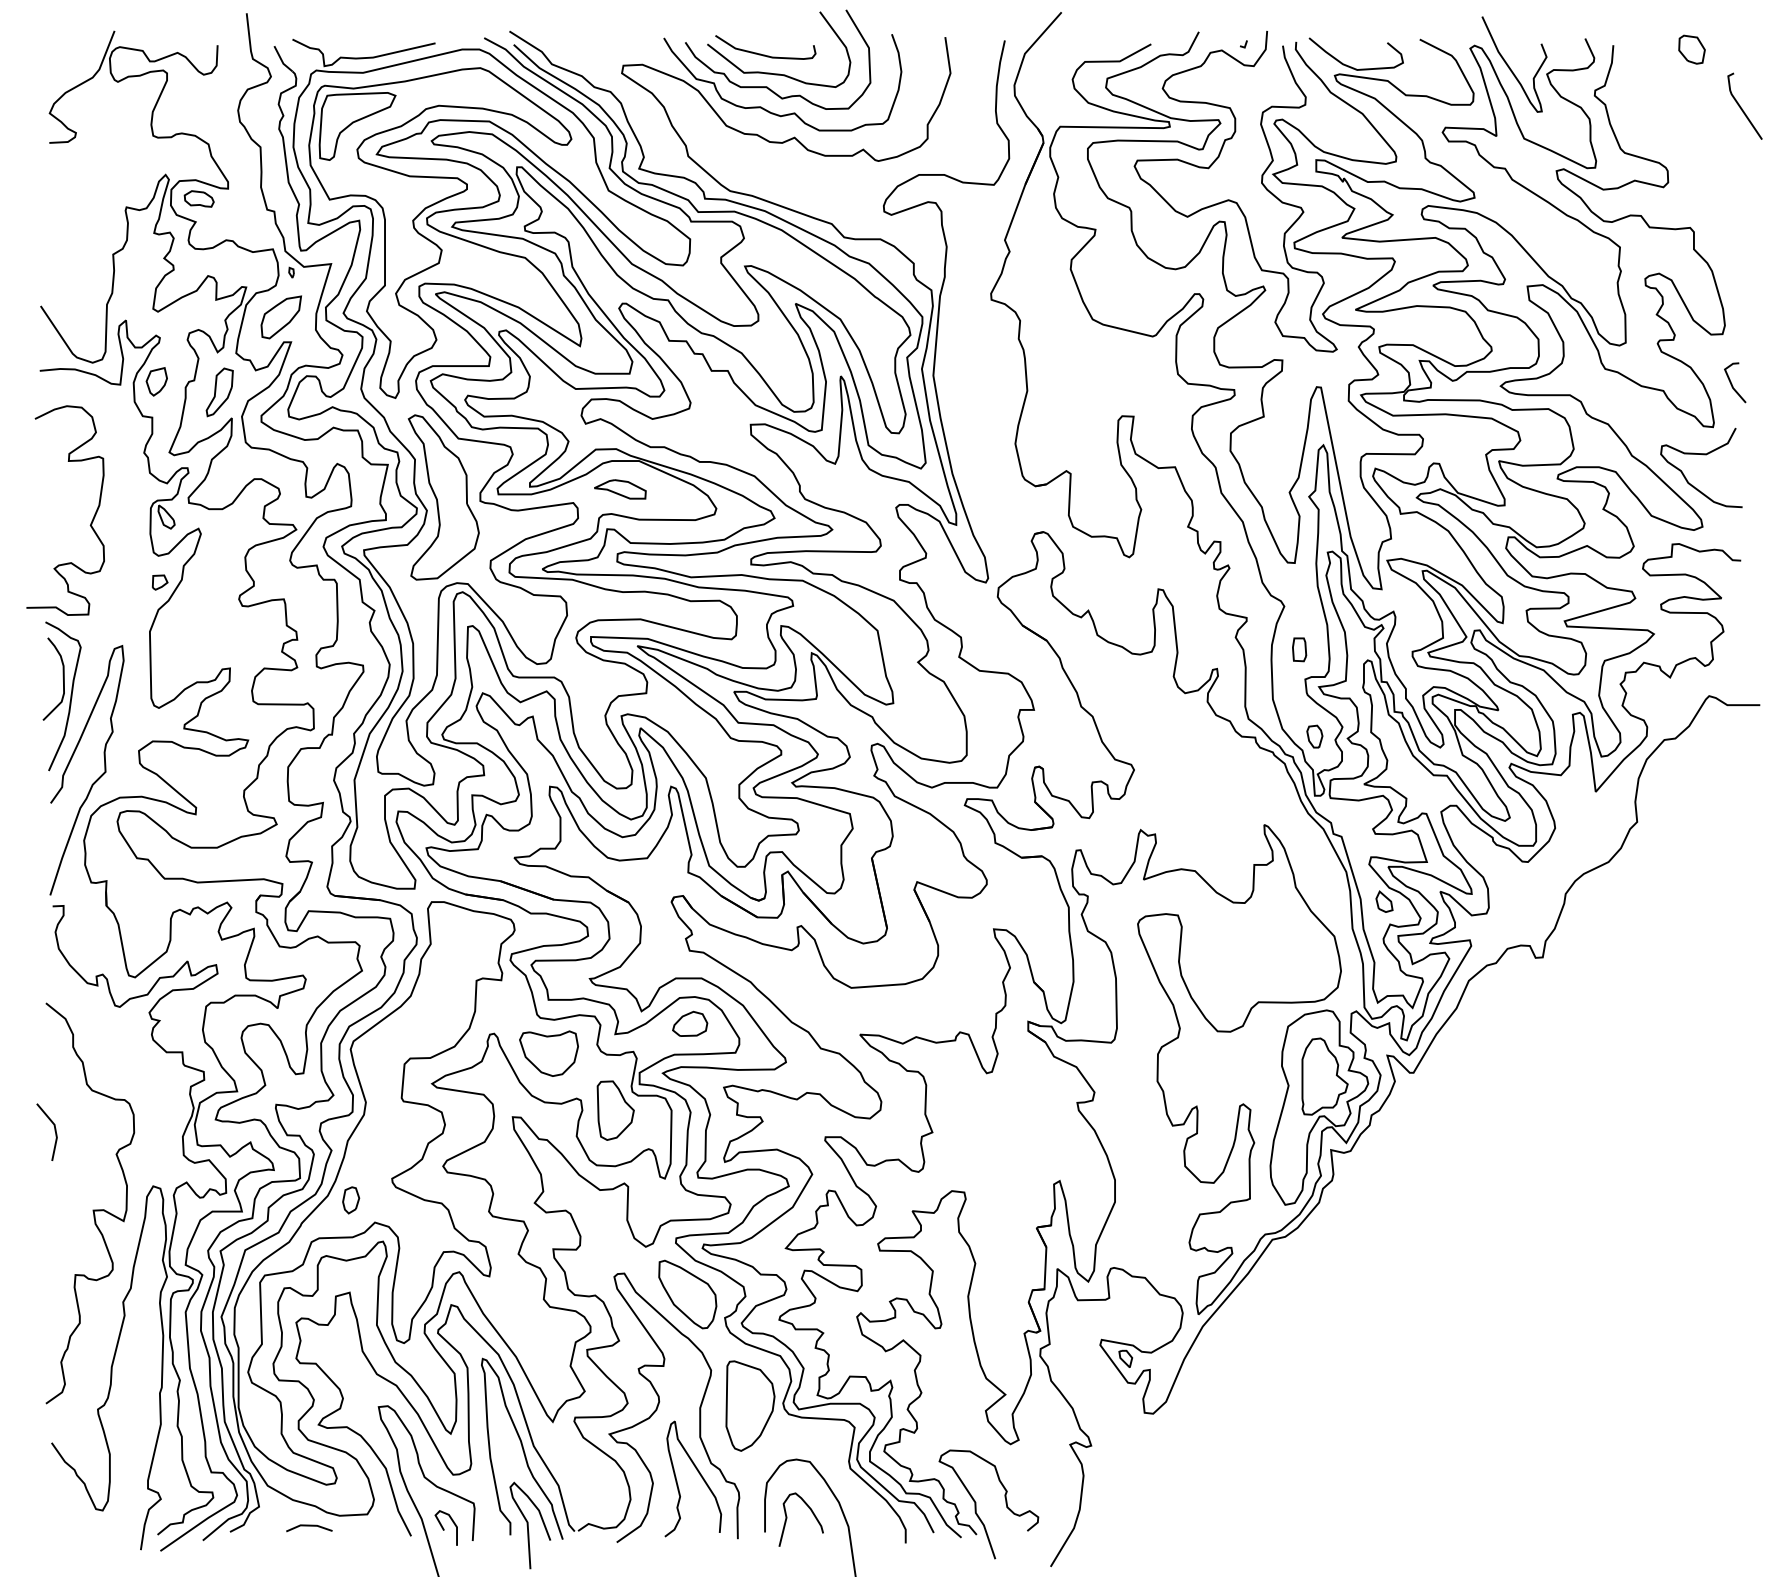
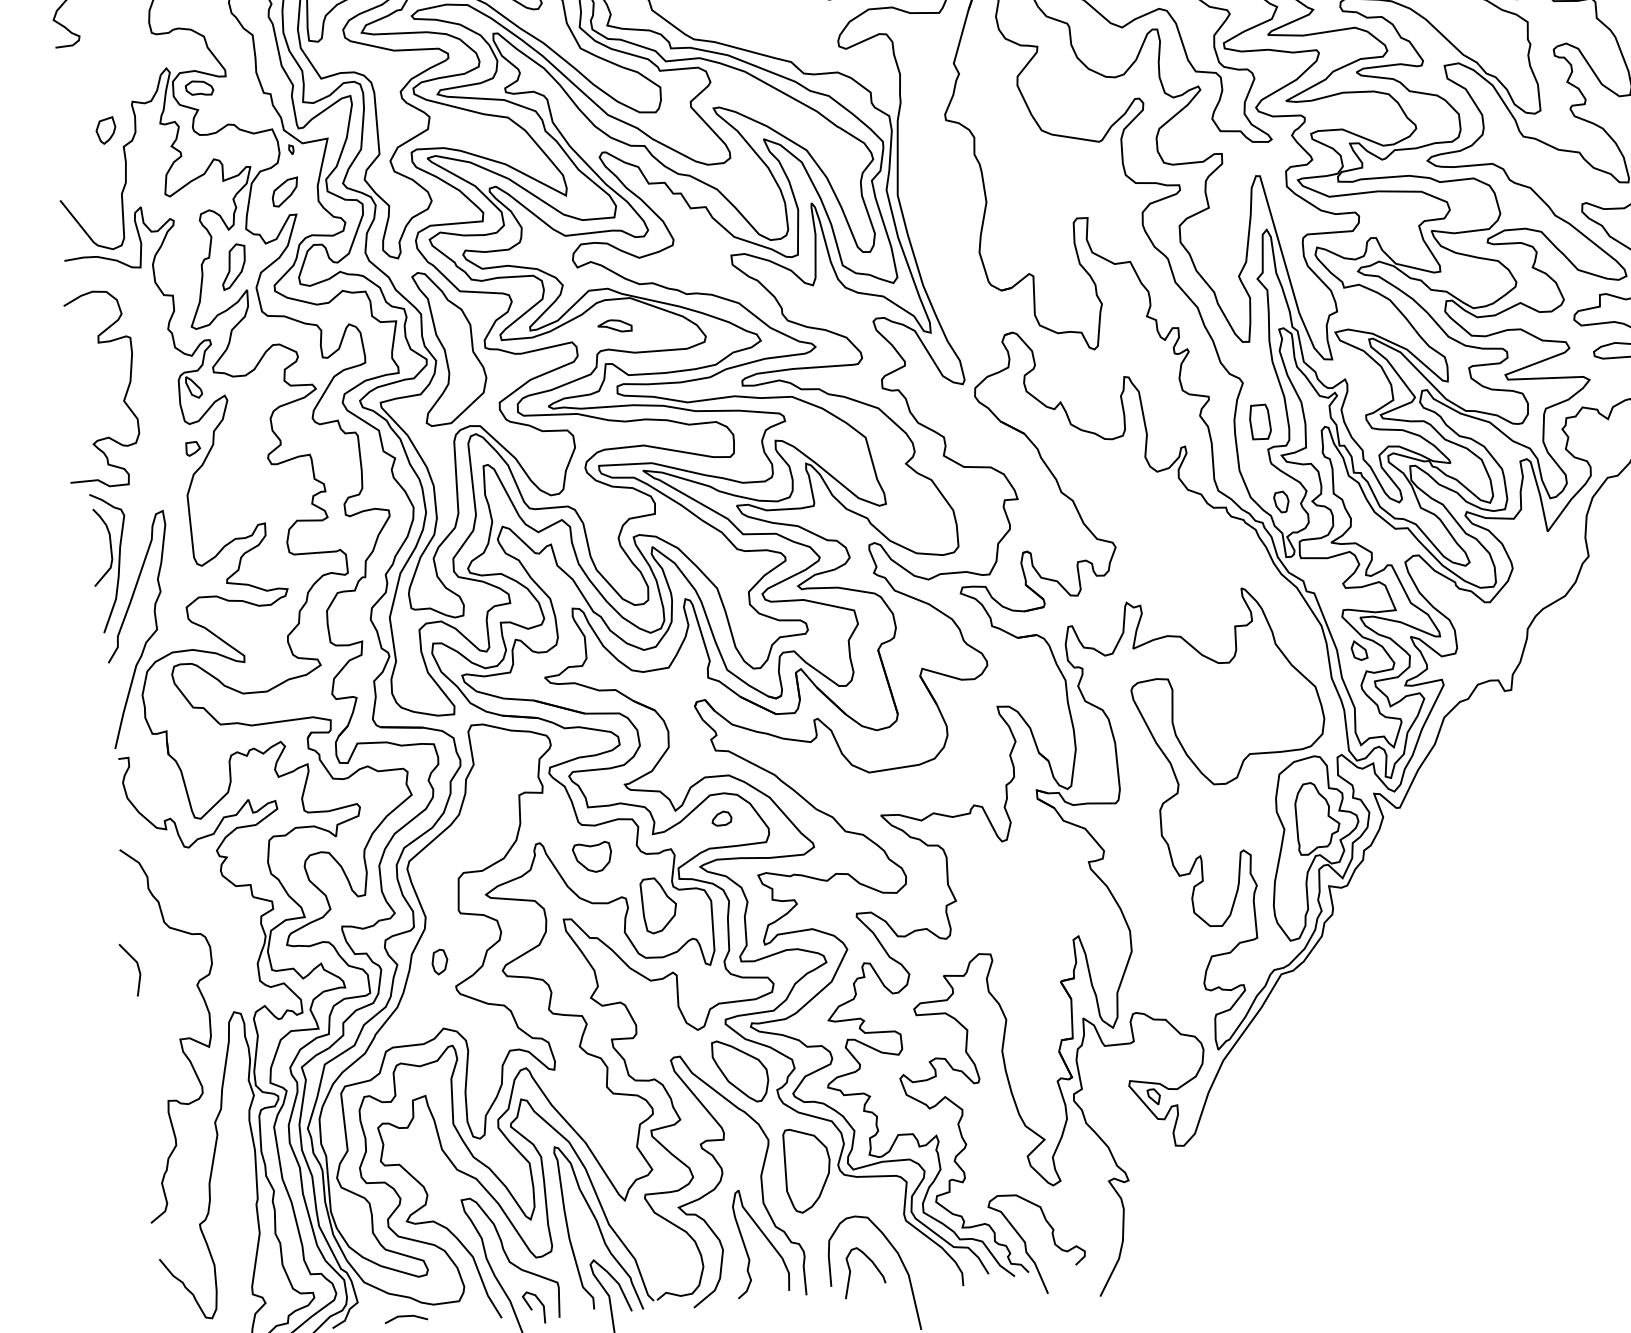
part: (280, 317) -> (284, 192), size x0.7
part: (156, 381) -> (105, 130), moved
part: (620, 489) -> (614, 326), size x0.7
part: (1299, 649) -> (1260, 422), size x1.6
part: (690, 1023) -> (722, 818), size x0.6
part: (548, 1053) -> (592, 857), size x0.7
part: (351, 1200) -> (440, 962), moved

